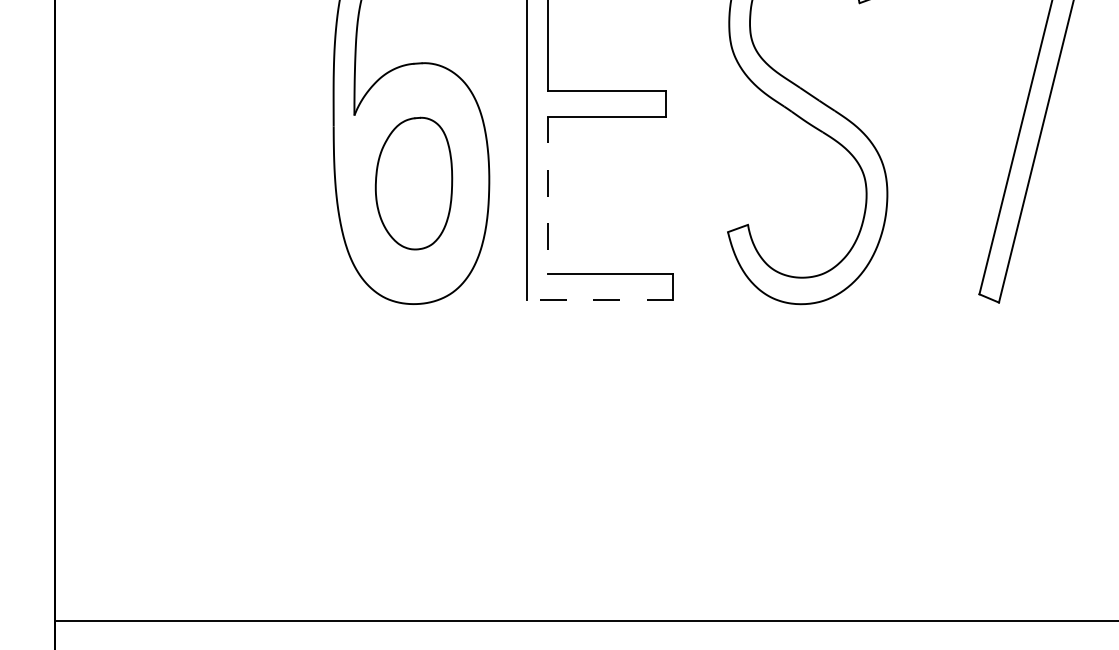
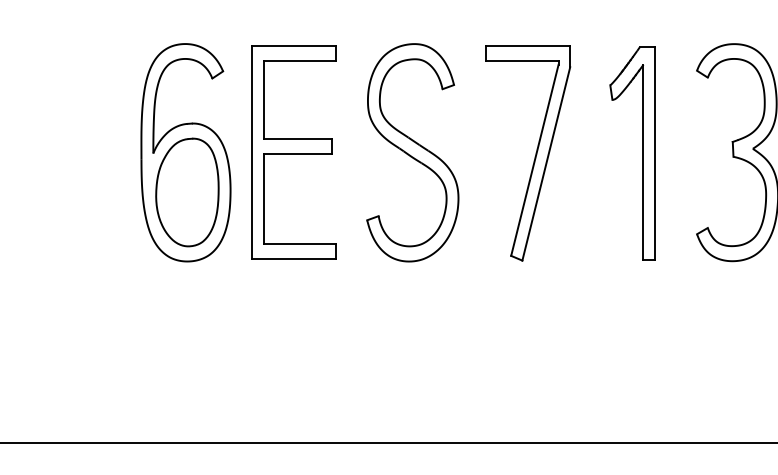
part: (414, 183) -> (187, 192), size x1.43
line: (546, 195) -> (263, 199), dashed -> solid
line: (600, 300) -> (294, 259), dashed -> solid

